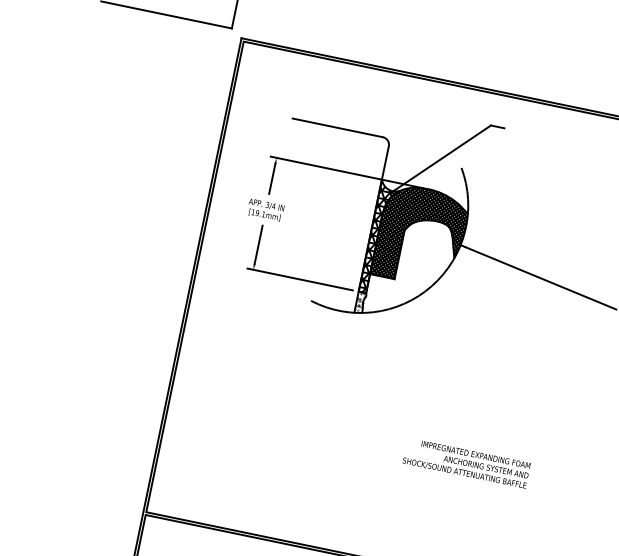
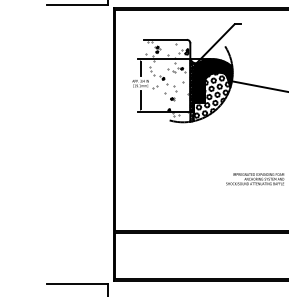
hatch: (324, 210) -> (167, 78), added
hatch: (411, 264) -> (211, 94), added

